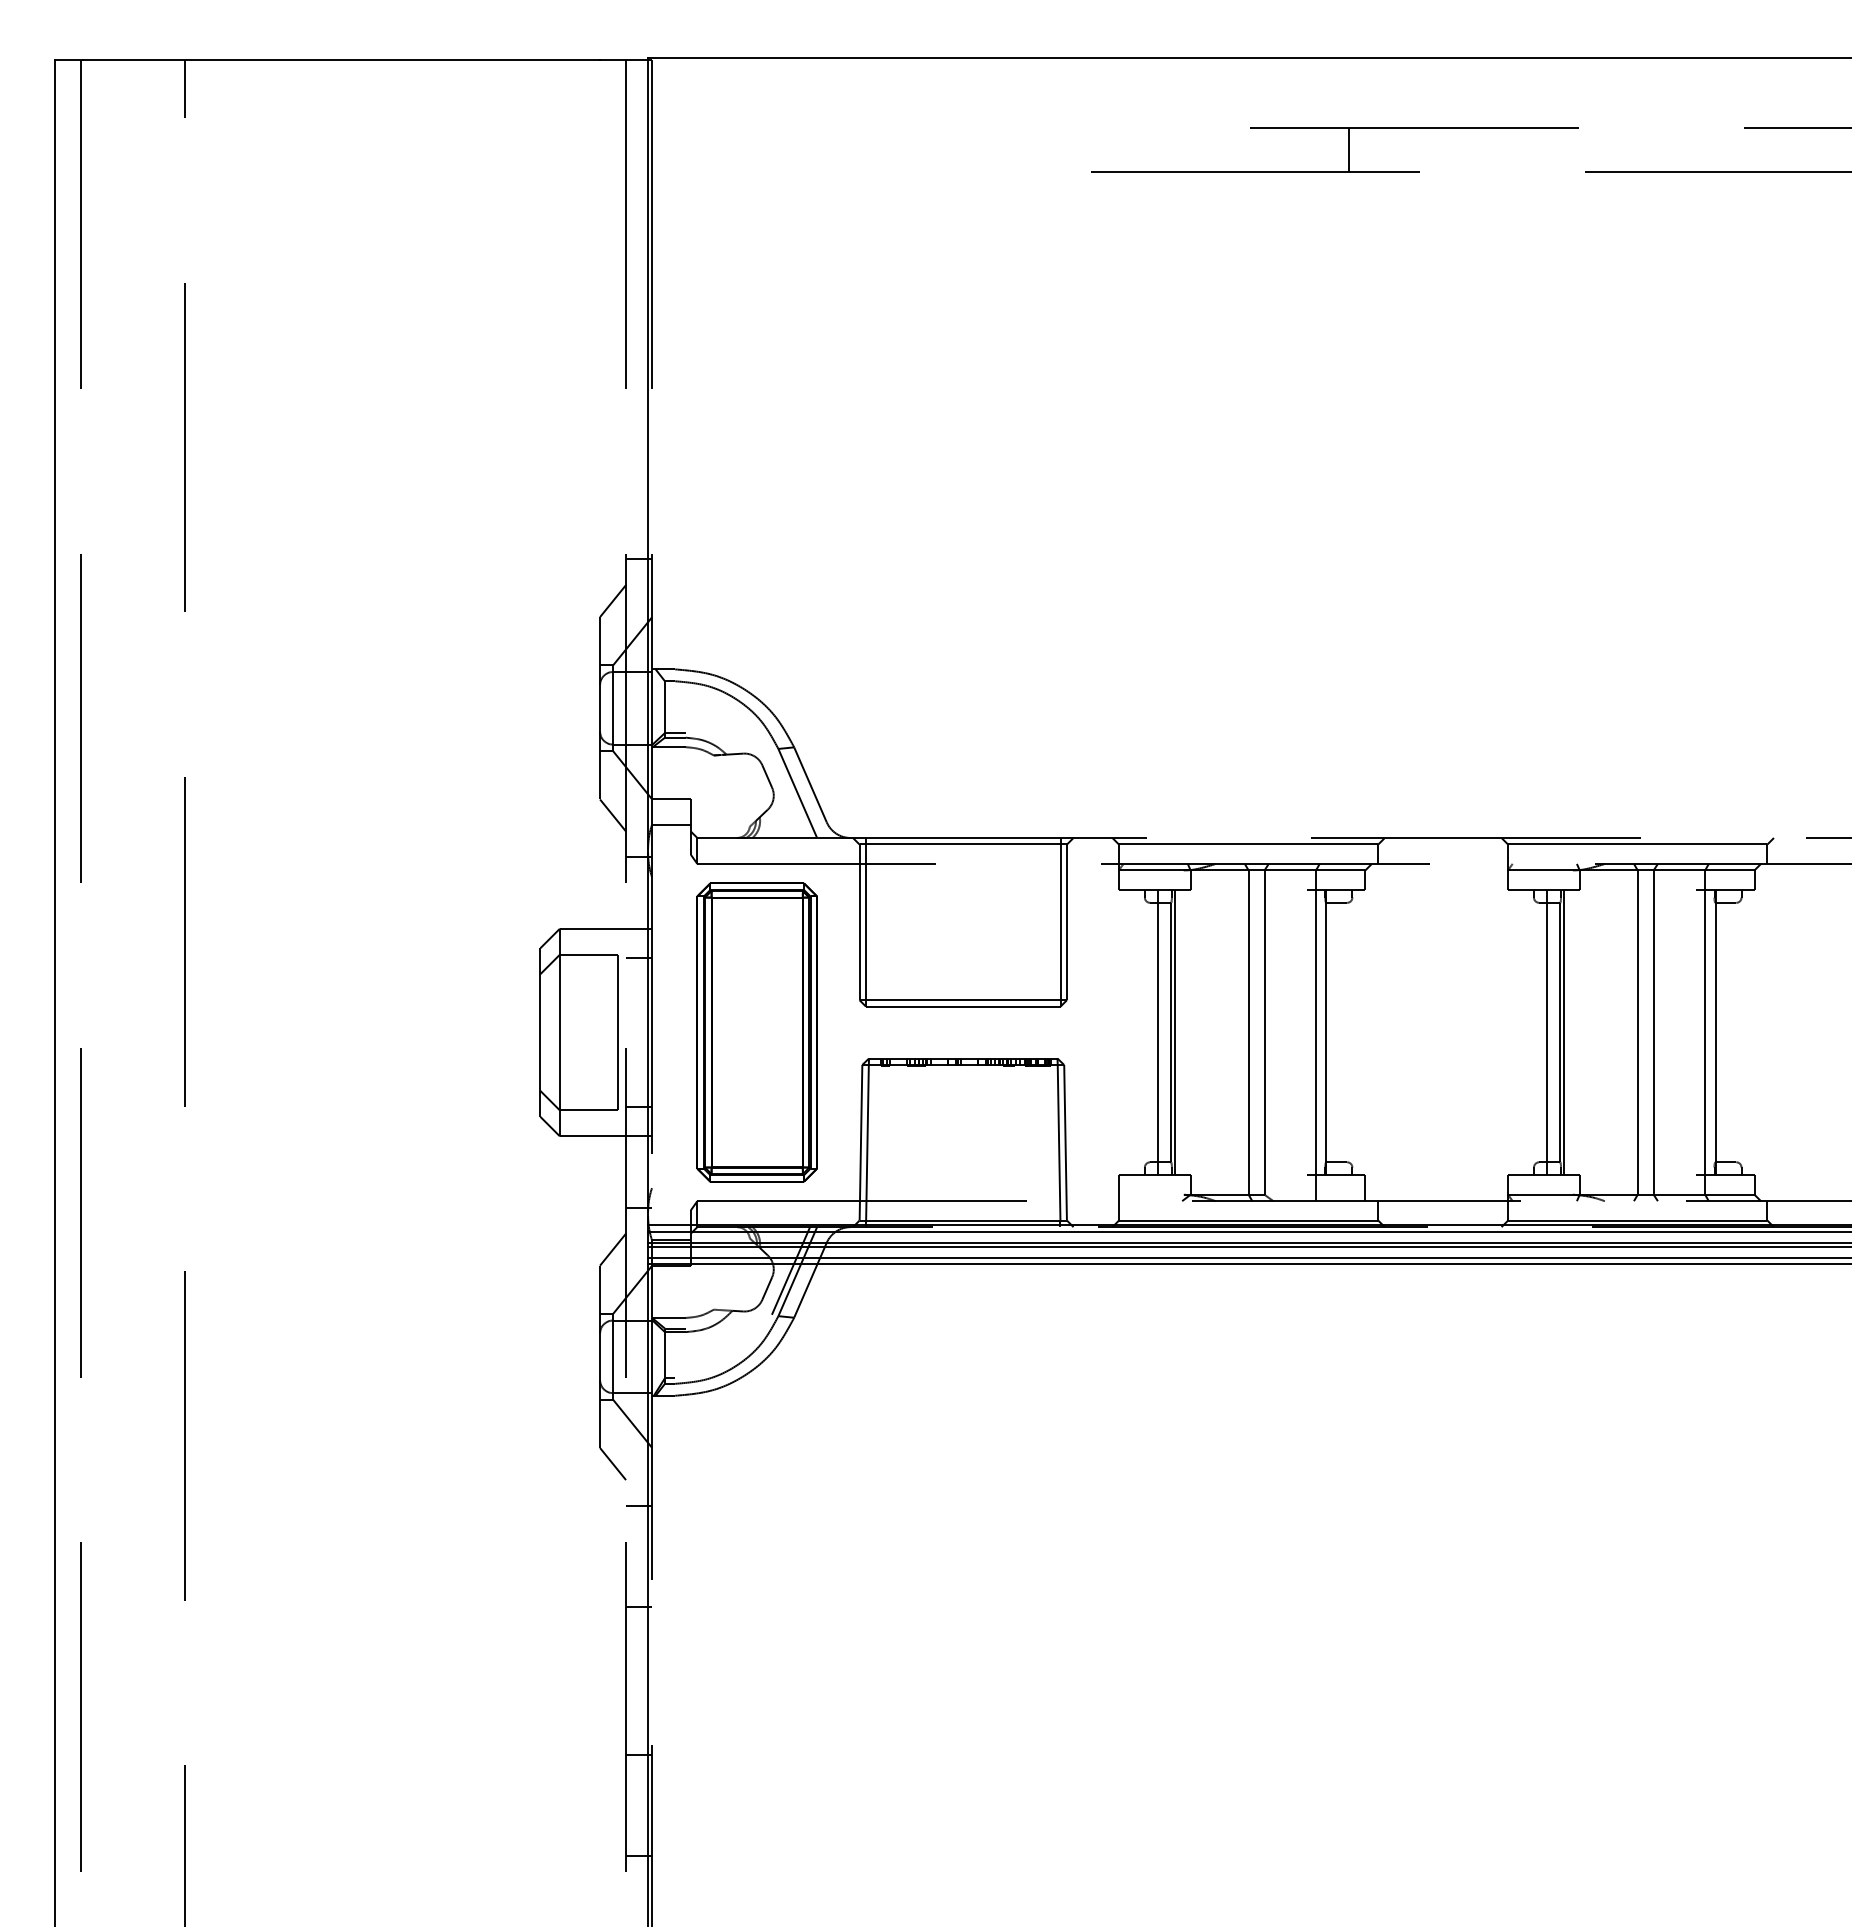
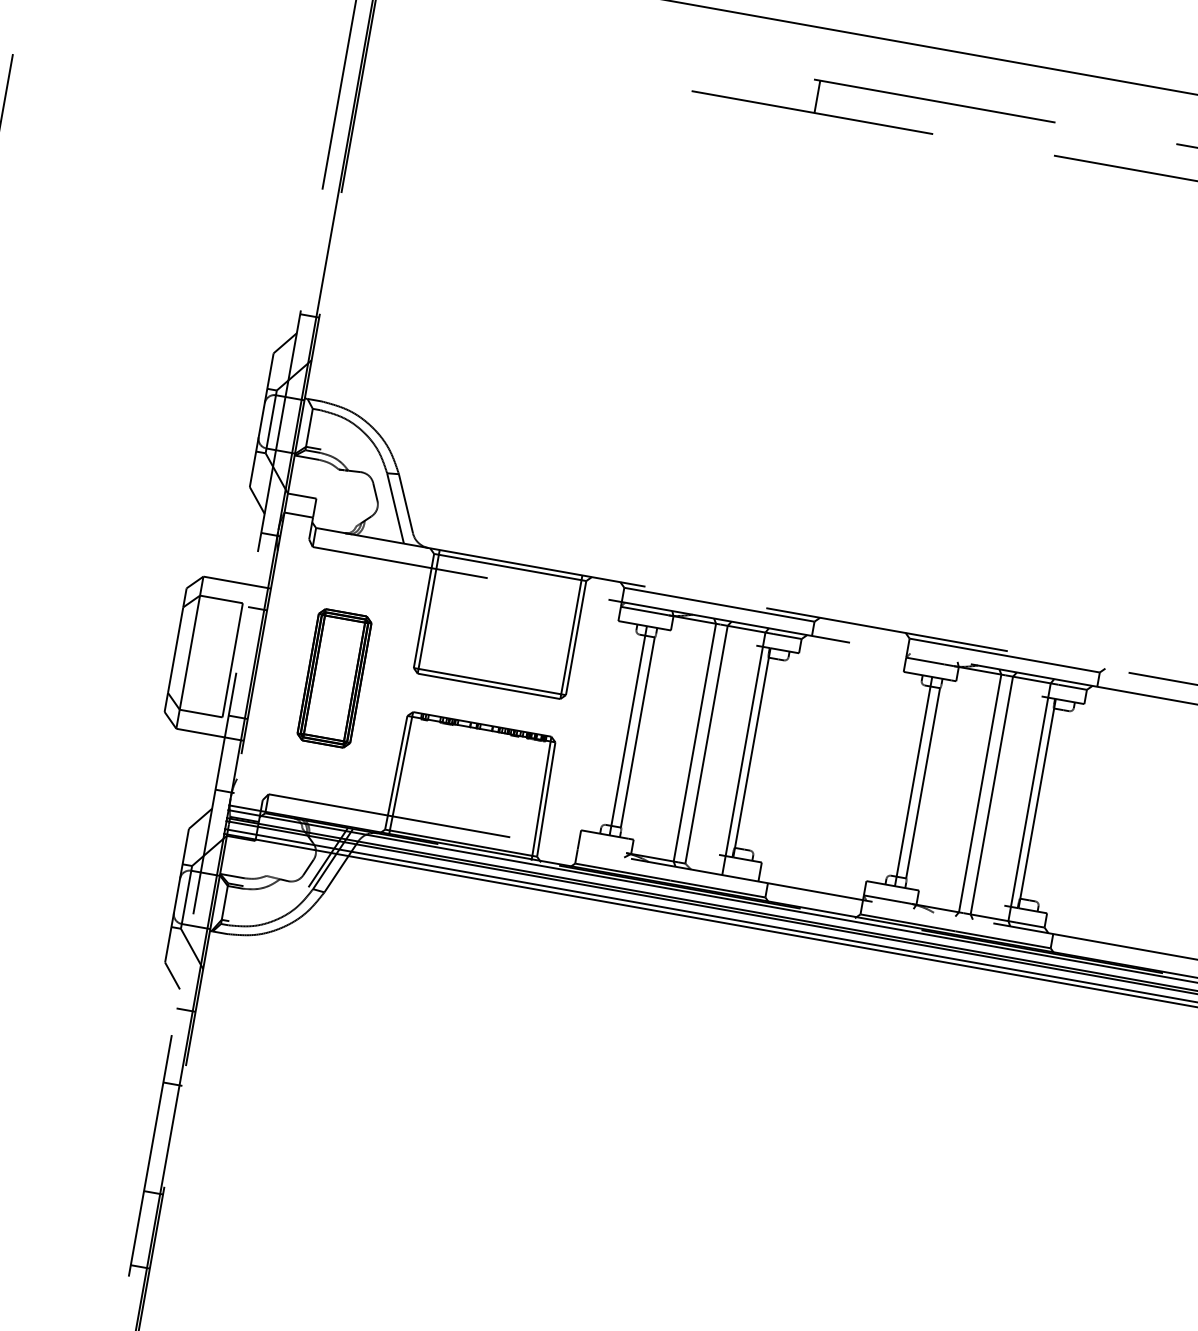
line: (1348, 149) -> (817, 96), moved
part: (756, 1032) -> (334, 678), size x0.6
line: (1174, 1032) -> (640, 732), removed
line: (1563, 1032) -> (925, 783), removed

